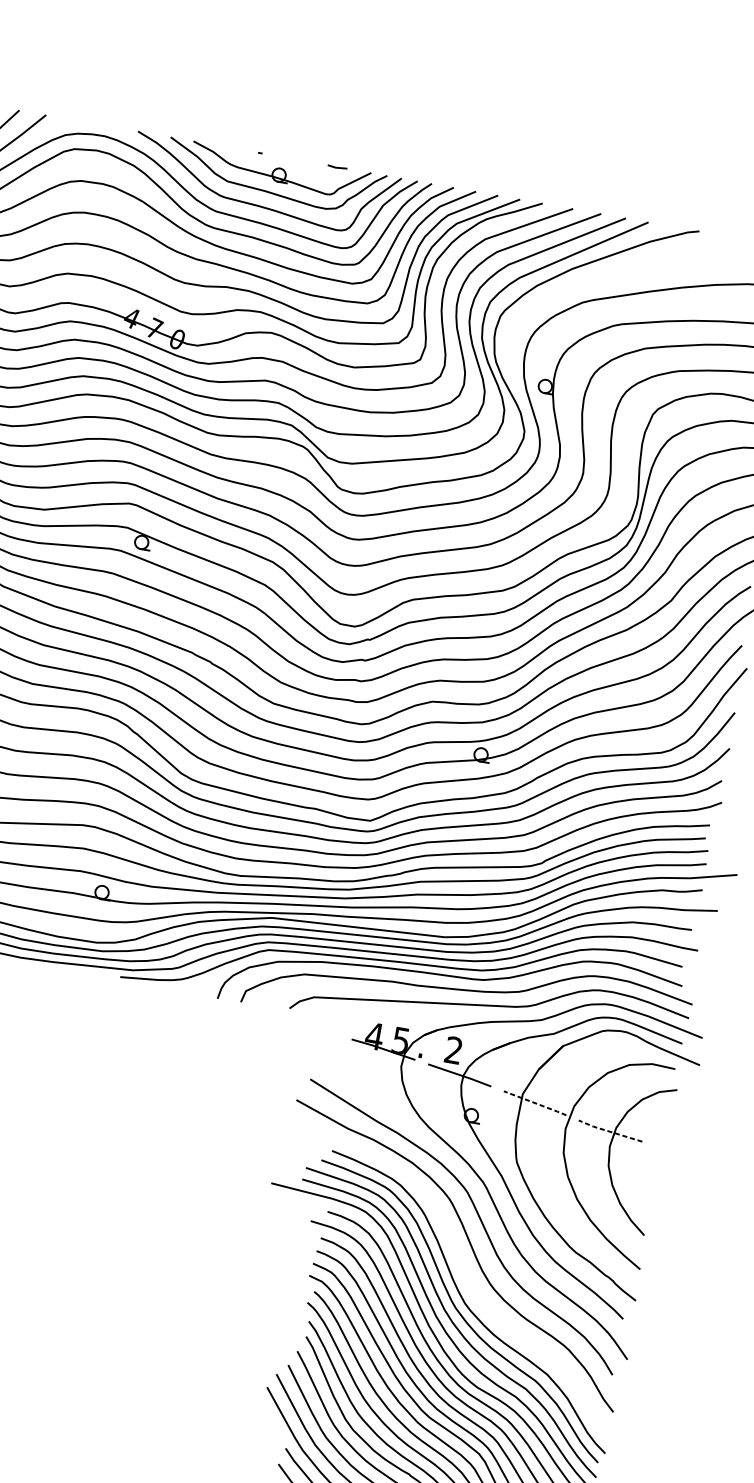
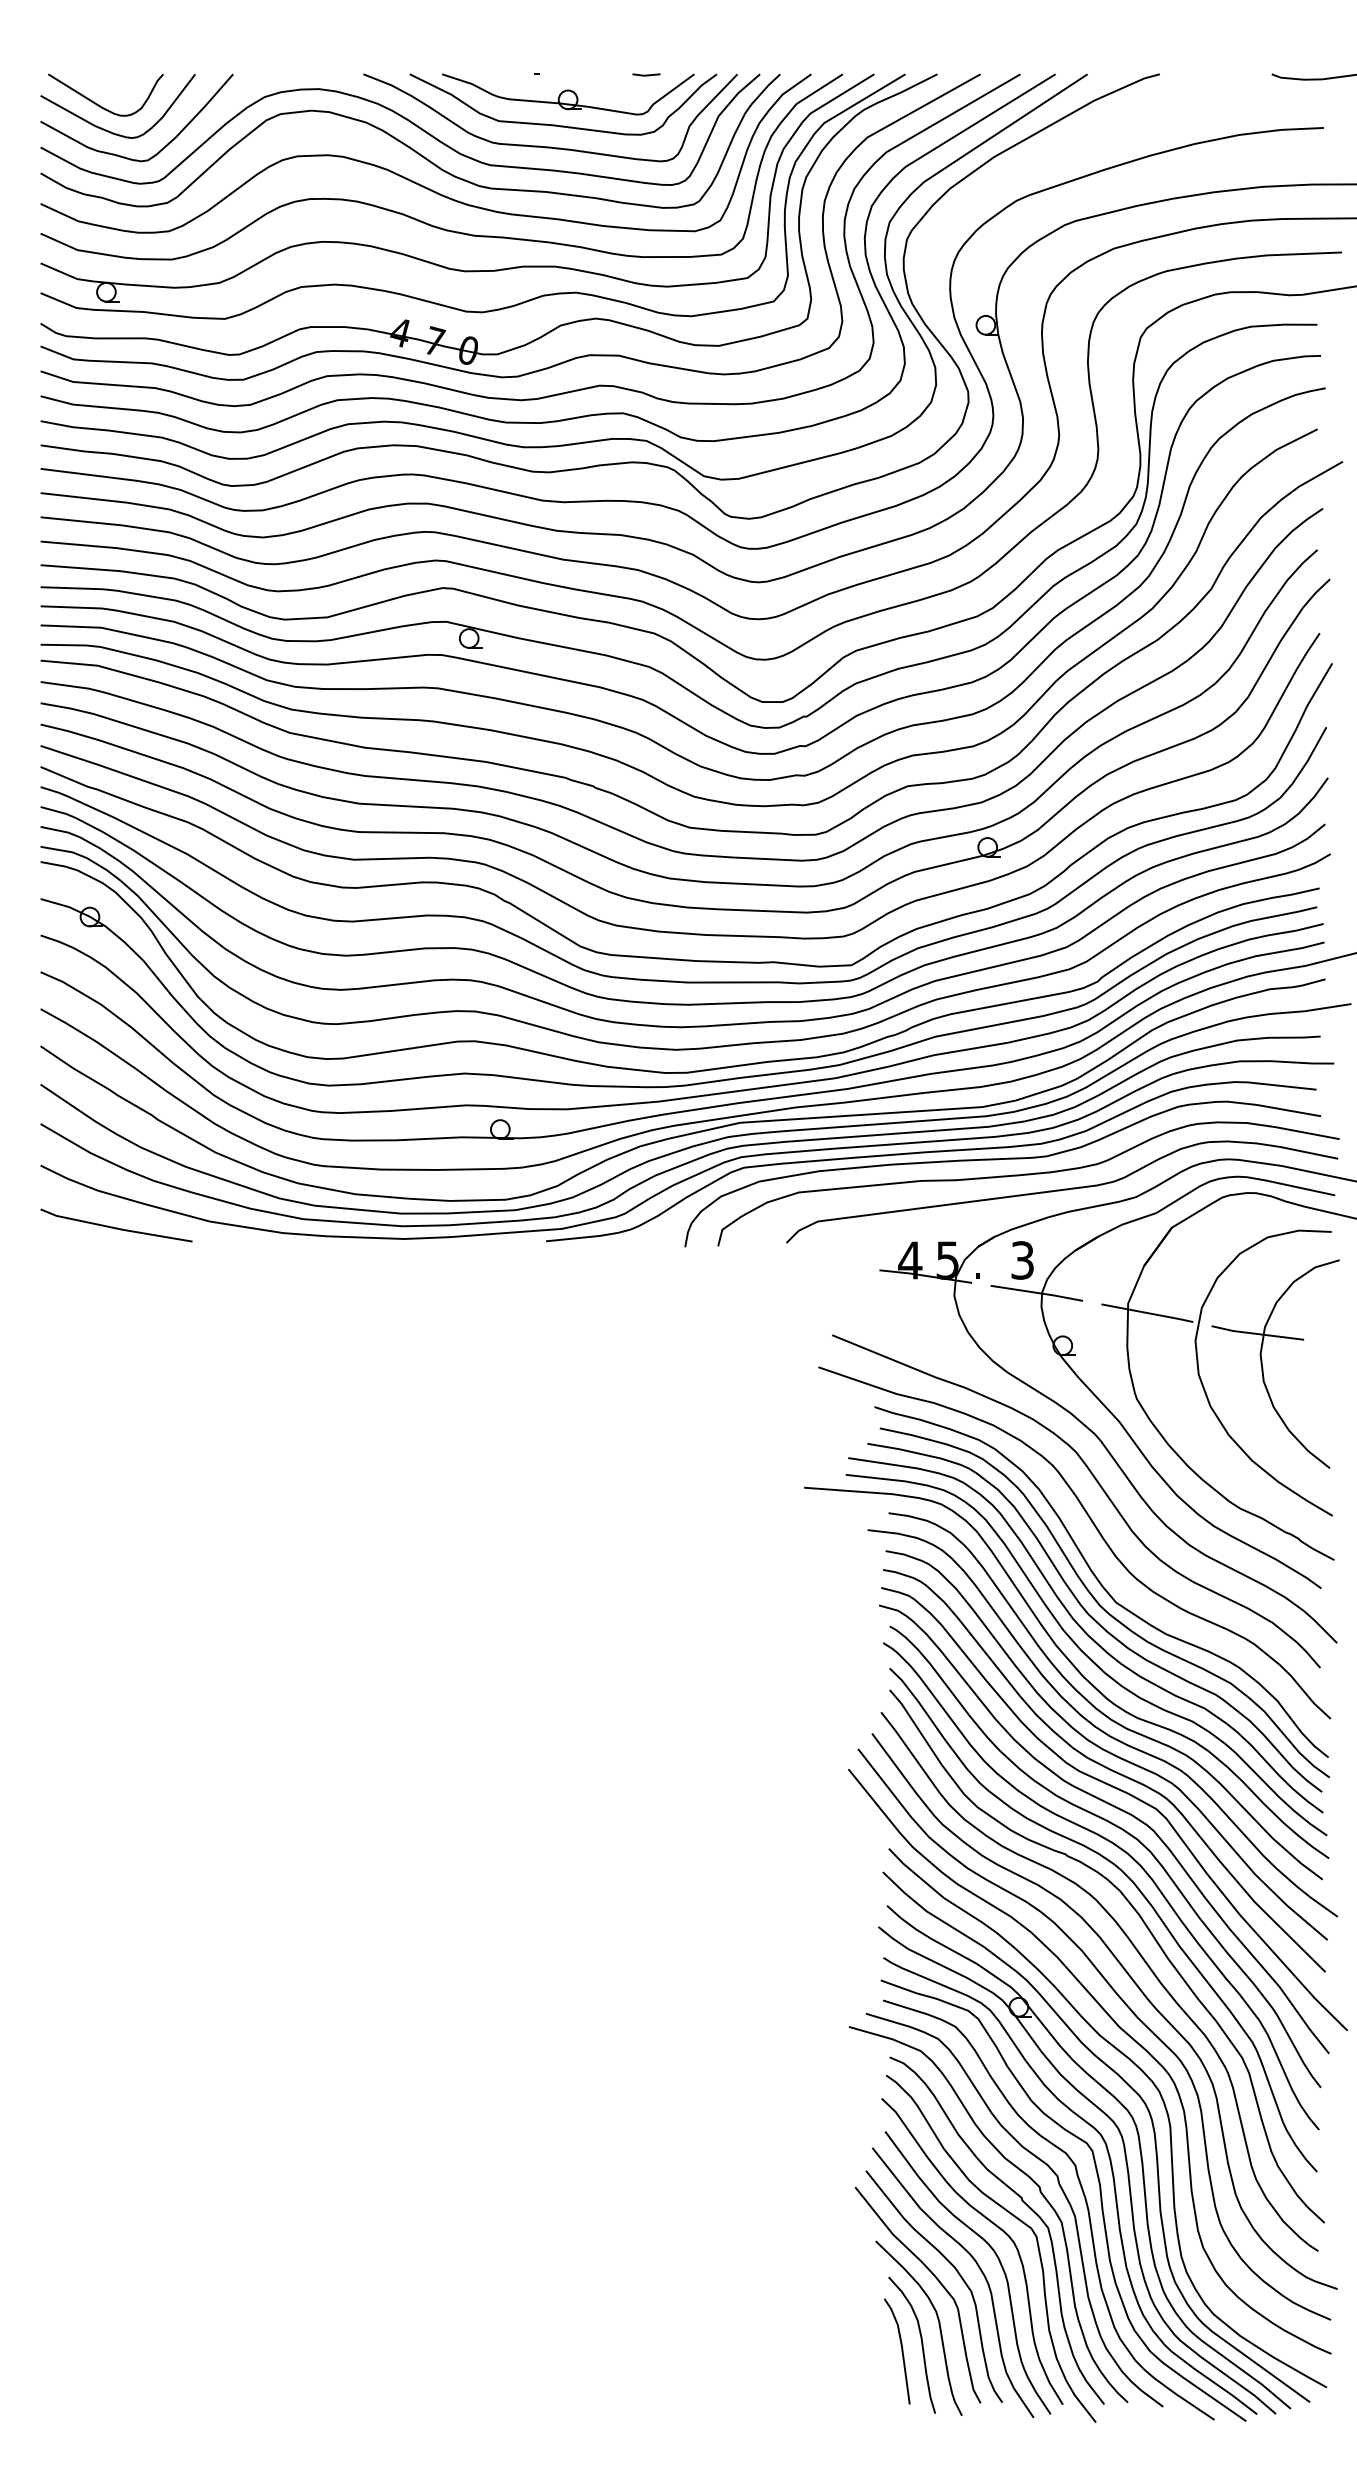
text: (453, 1050) -> (1022, 1260), 2 -> 3
line: (535, 1103) -> (1147, 1313), dashed -> solid
line: (609, 1131) -> (1256, 1333), dashed -> solid
curve: (468, 1286) -> (1100, 1581), added

